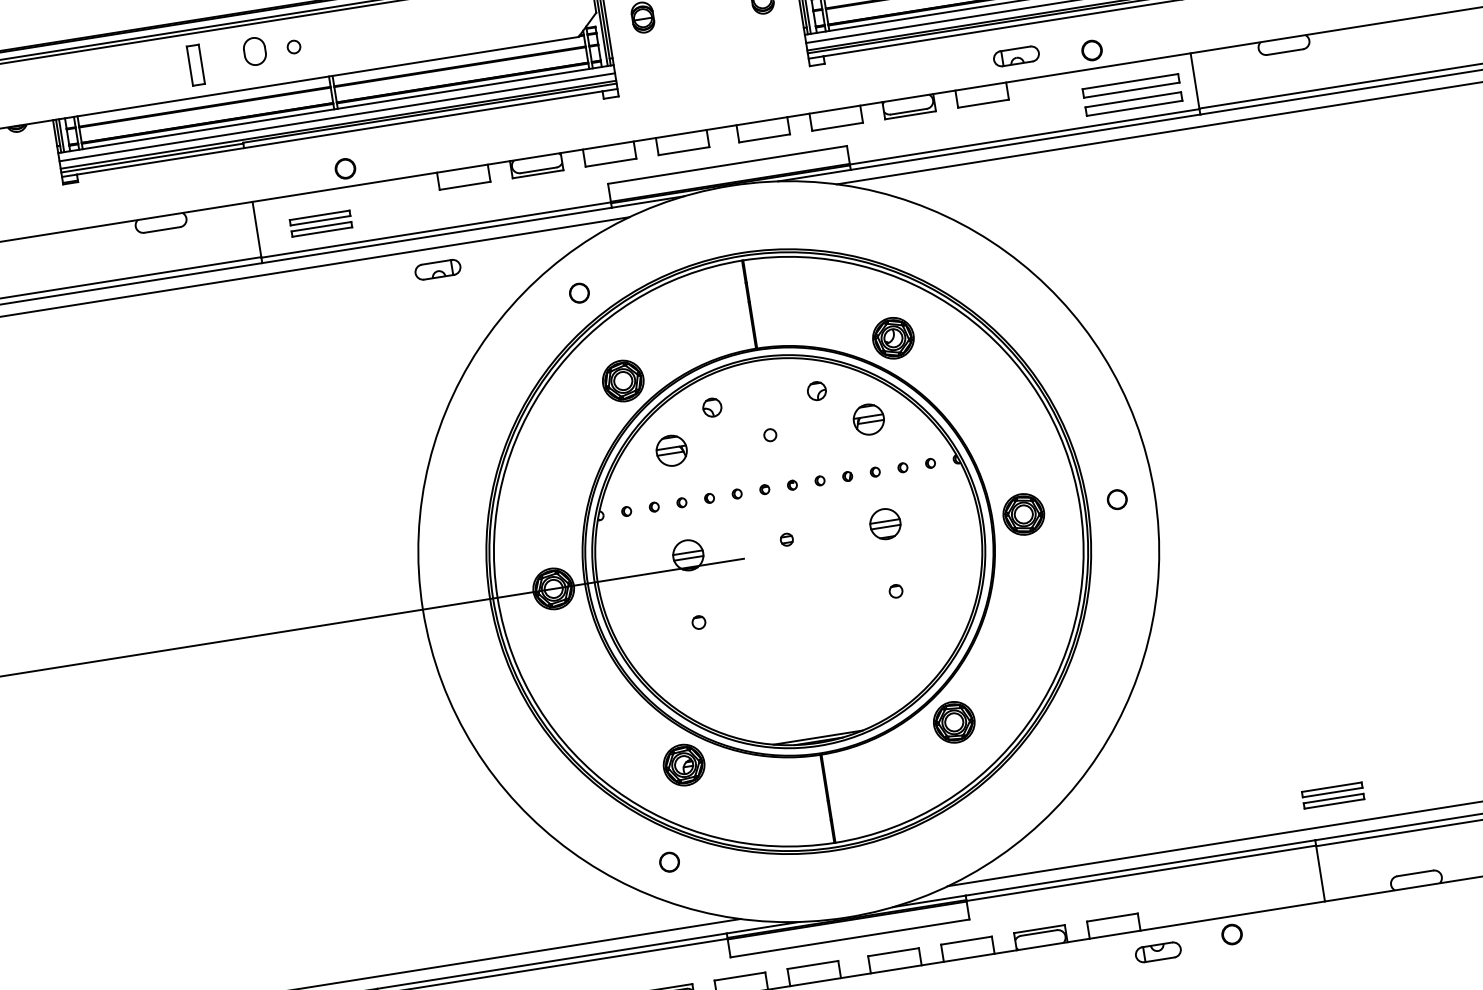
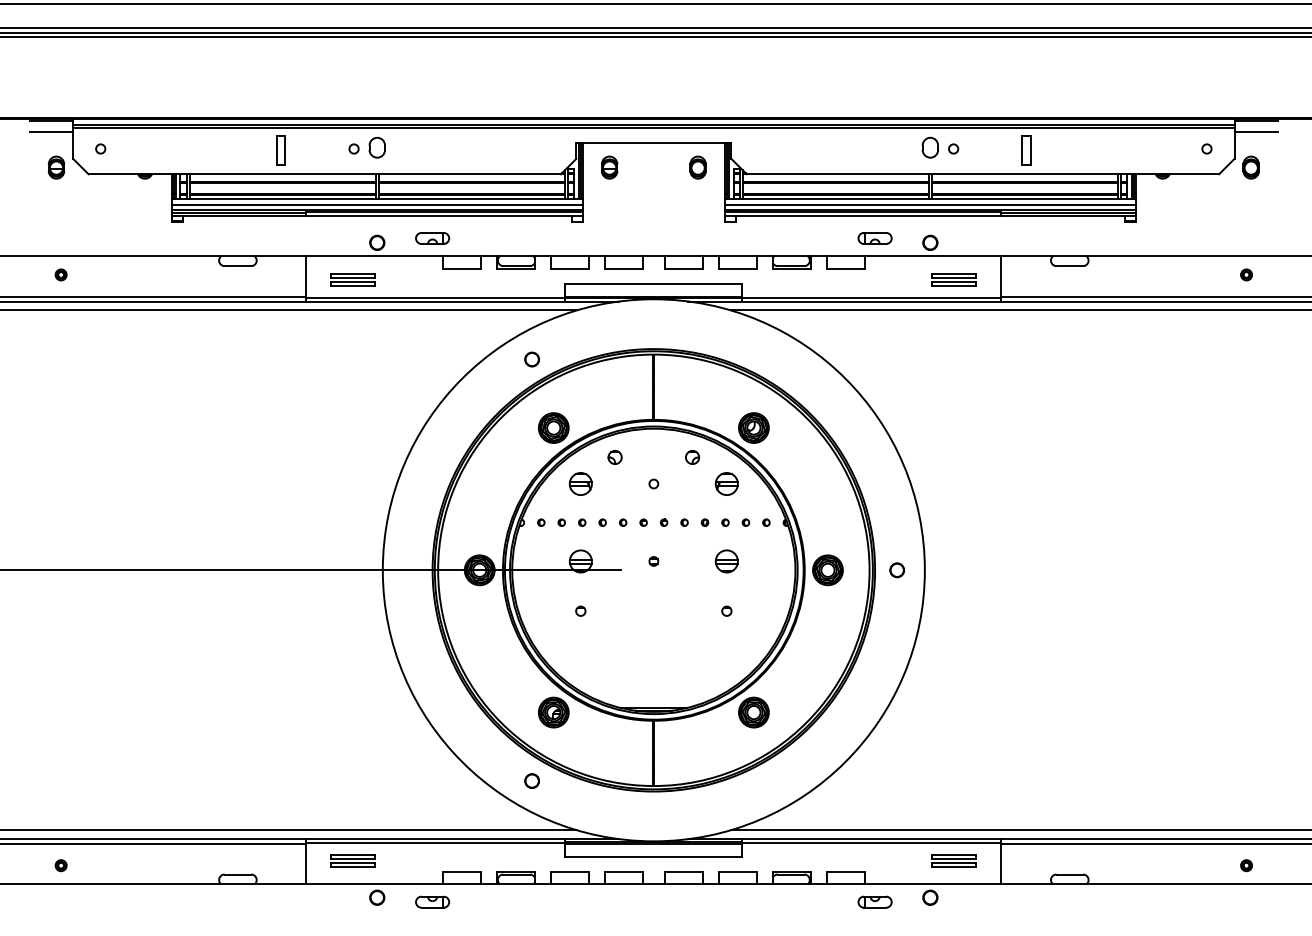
part: (253, 51) -> (376, 147), moved
part: (1131, 95) -> (953, 279), size x0.62
part: (437, 269) -> (432, 238), moved
part: (1331, 795) -> (953, 860), moved

